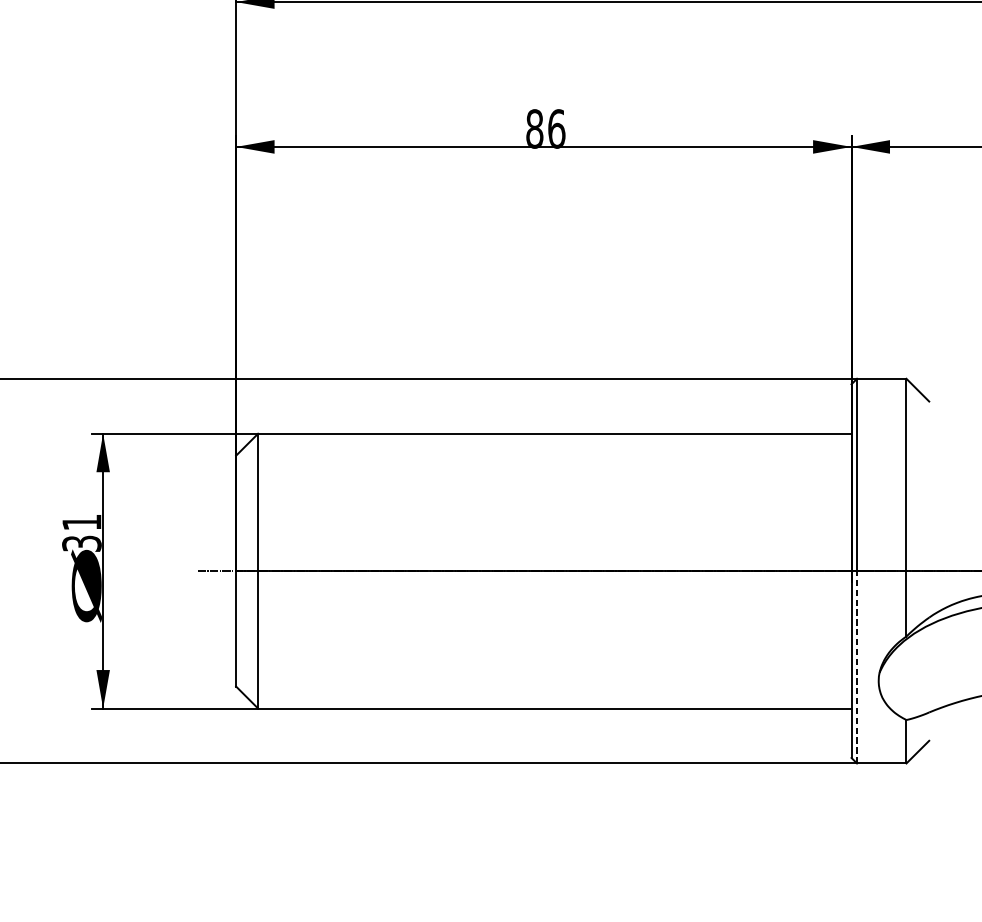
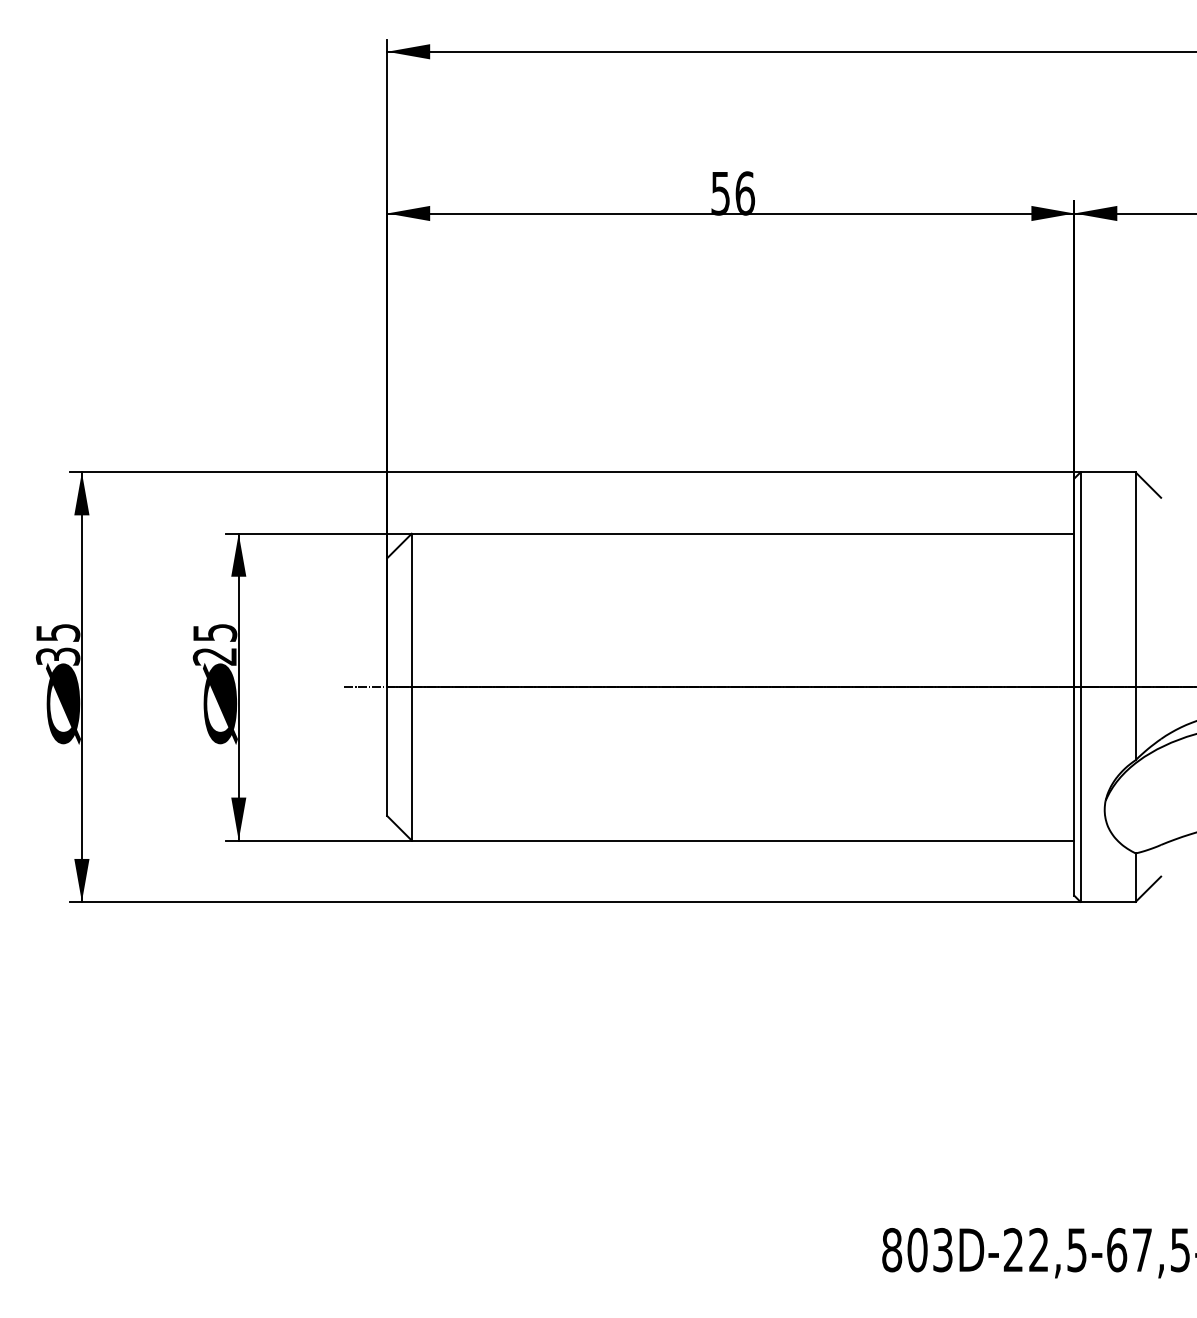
text: (534, 129) -> (720, 193), 86 -> 56
text: (82, 532) -> (215, 644), 31 -> 25
line: (857, 667) -> (1080, 794), dashed -> solid

